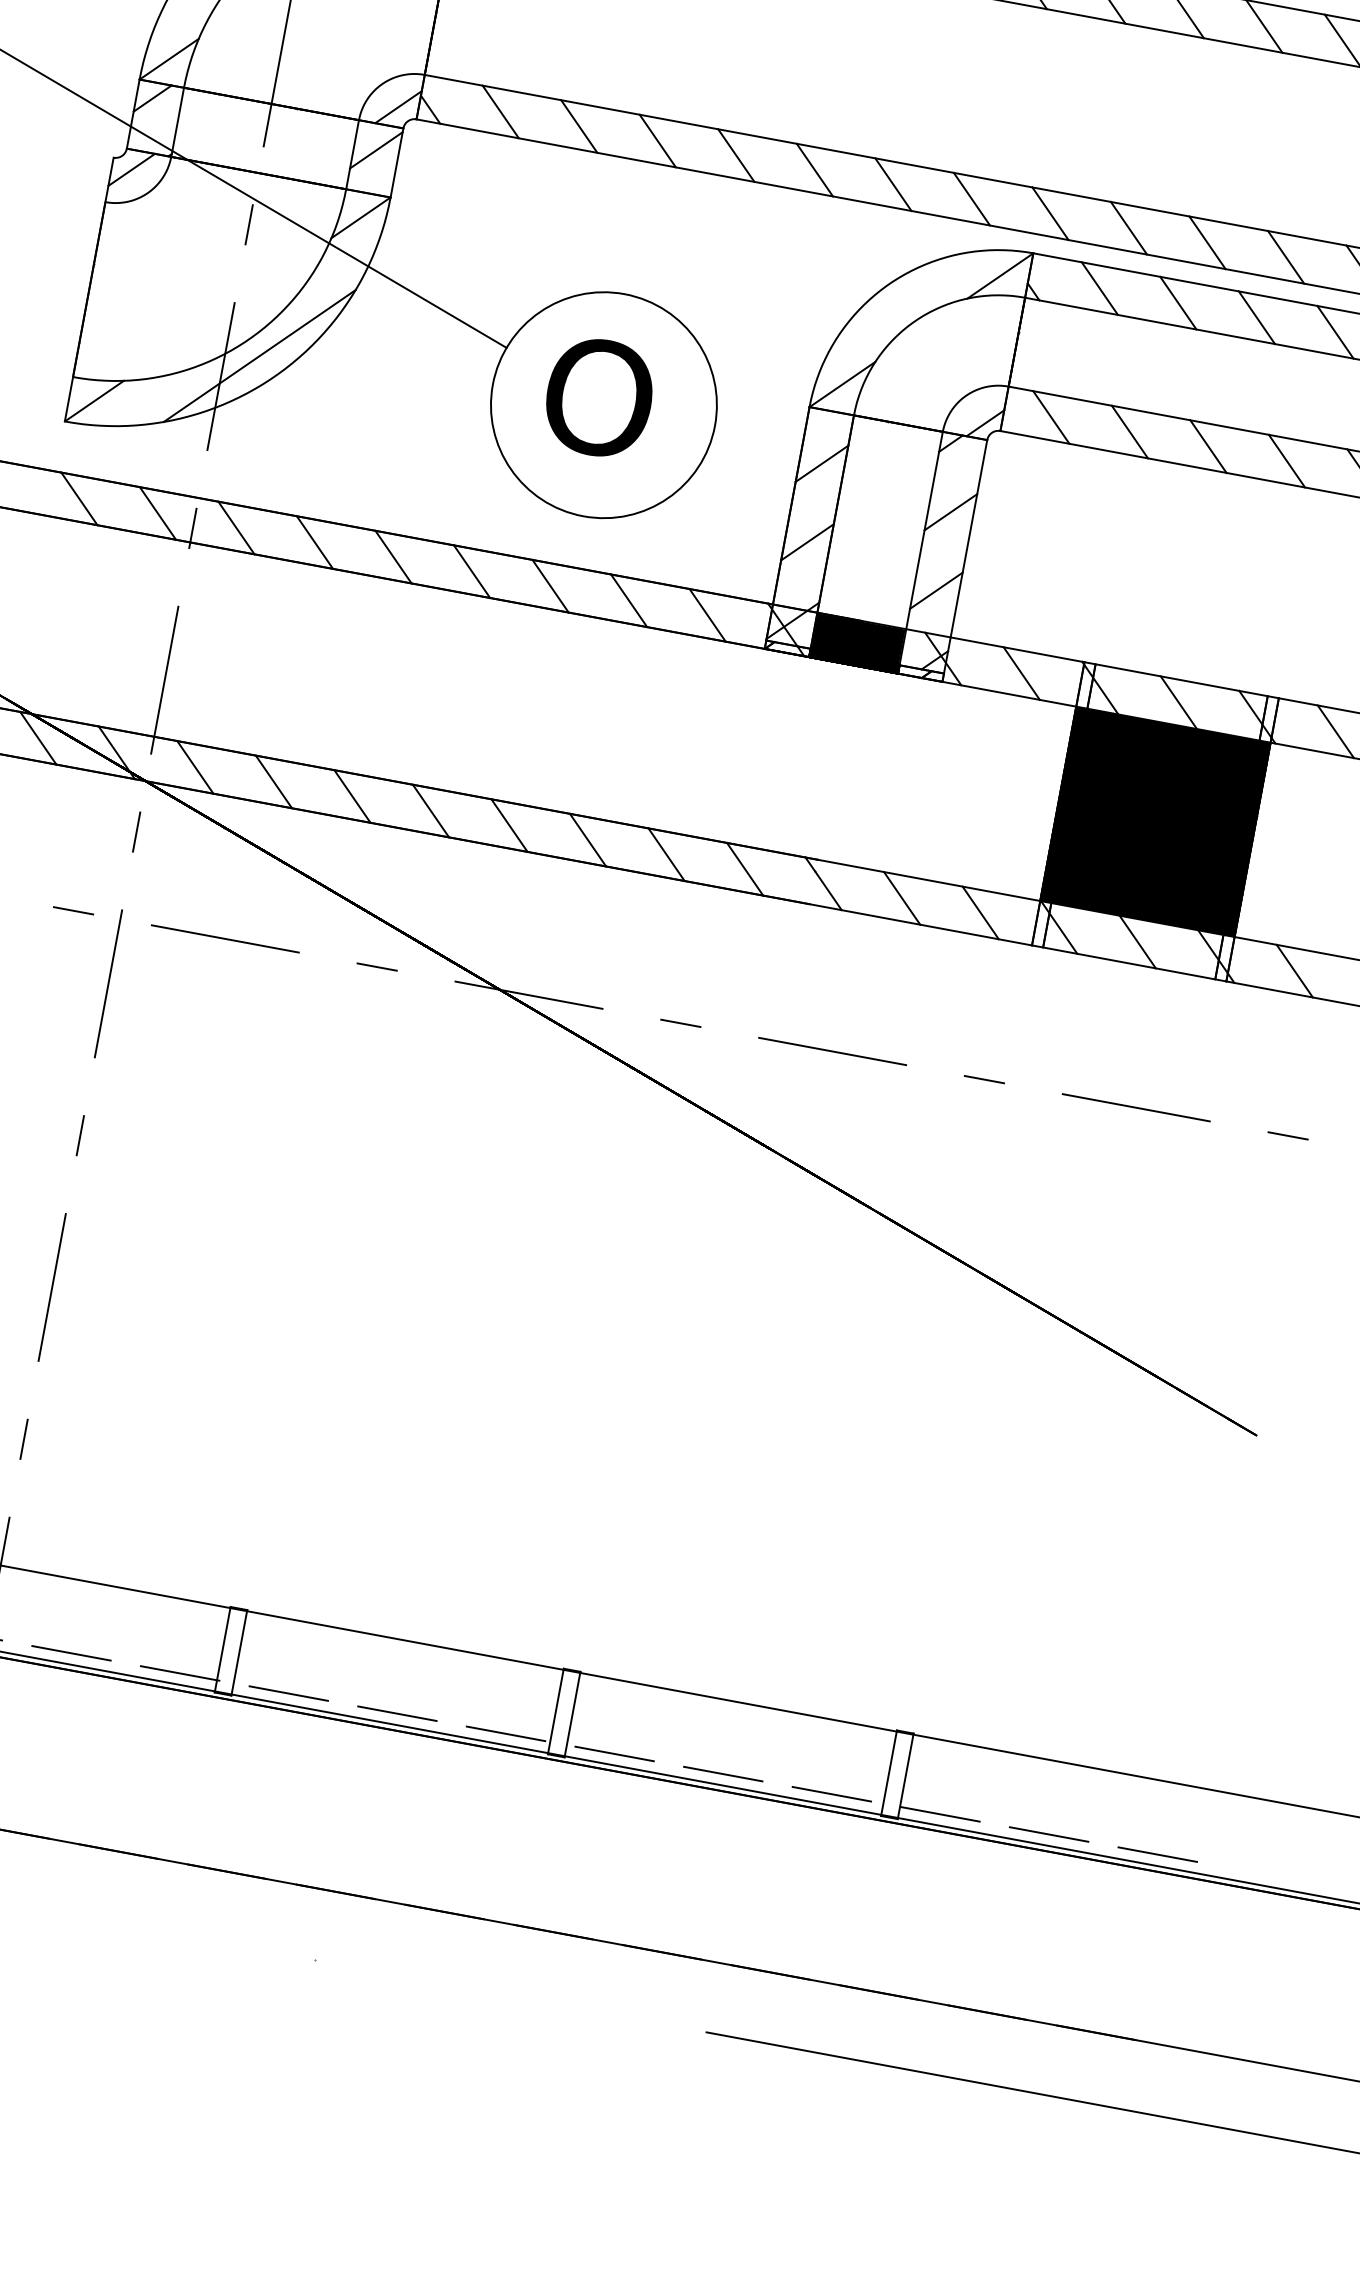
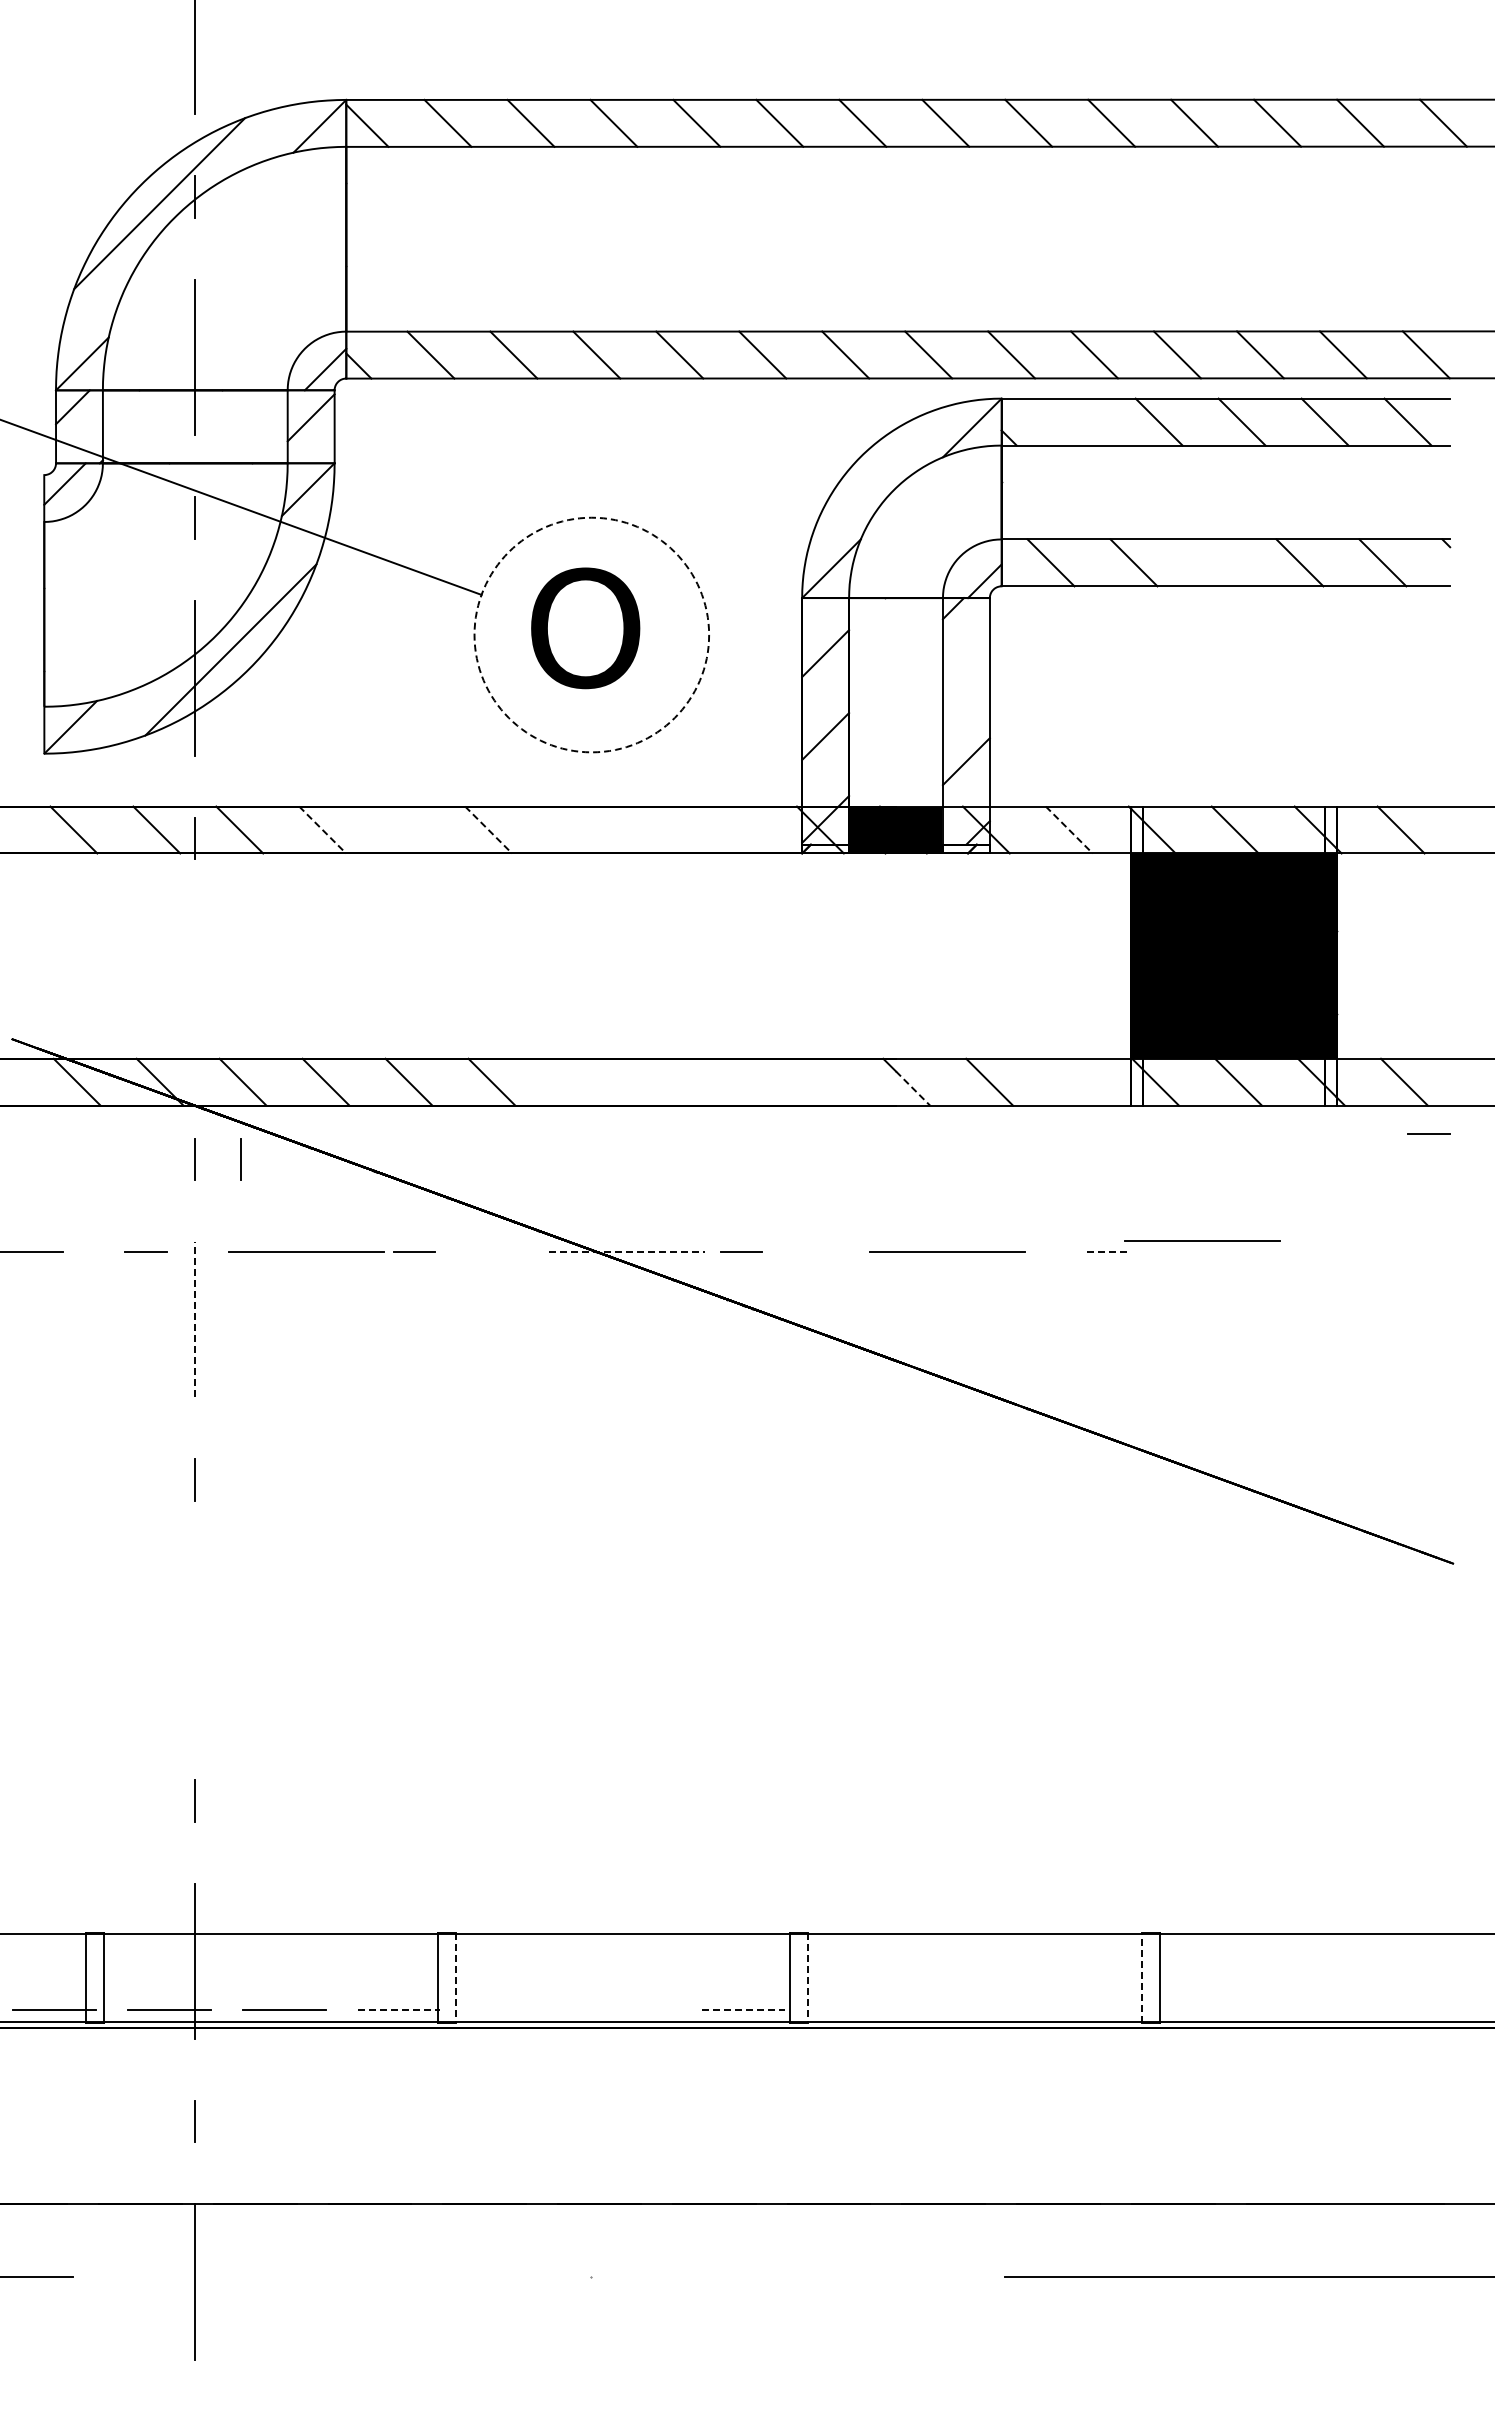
line: (1099, 287) -> (1075, 421), removed
circle: (603, 404) -> (591, 634), solid -> dashed
line: (1208, 446) -> (1216, 562), removed
line: (950, 511) -> (965, 678), removed
line: (315, 543) -> (323, 830), solid -> dashed
line: (393, 556) -> (405, 829), removed
line: (472, 572) -> (489, 830), solid -> dashed
line: (550, 585) -> (571, 829), removed
line: (629, 600) -> (654, 829), removed
line: (707, 614) -> (737, 829), removed
line: (1021, 674) -> (1069, 830), solid -> dashed
line: (164, 679) -> (195, 998), removed
line: (509, 824) -> (574, 1081), removed
line: (587, 839) -> (657, 1081), removed
line: (179, 840) -> (240, 1159), added
line: (666, 853) -> (740, 1081), removed
line: (744, 868) -> (823, 1081), removed
line: (828, 890) -> (913, 1088), solid -> dashed
line: (980, 912) -> (1072, 1081), removed
line: (377, 966) -> (414, 1251), moved
line: (108, 983) -> (195, 1319), solid -> dashed
line: (528, 994) -> (626, 1251), solid -> dashed
line: (681, 1023) -> (741, 1251), moved
line: (984, 1079) -> (1108, 1251), solid -> dashed
line: (1136, 1107) -> (1202, 1240), moved
line: (1287, 1135) -> (1428, 1133), moved
line: (51, 1287) -> (194, 1640), removed
line: (239, 1653) -> (455, 1978), solid -> dashed
line: (180, 1673) -> (399, 2010), solid -> dashed
line: (288, 1693) -> (513, 2010), removed
line: (397, 1712) -> (628, 2009), removed
line: (572, 1714) -> (807, 1978), solid -> dashed
line: (506, 1733) -> (743, 2010), solid -> dashed
line: (614, 1753) -> (857, 2010), removed
line: (888, 1772) -> (1141, 1977), solid -> dashed
line: (723, 1774) -> (972, 2010), removed
line: (832, 1793) -> (1087, 2009), removed
line: (939, 1814) -> (1201, 2010), removed
line: (1048, 1834) -> (1316, 2010), removed
line: (1157, 1854) -> (1431, 2010), removed

